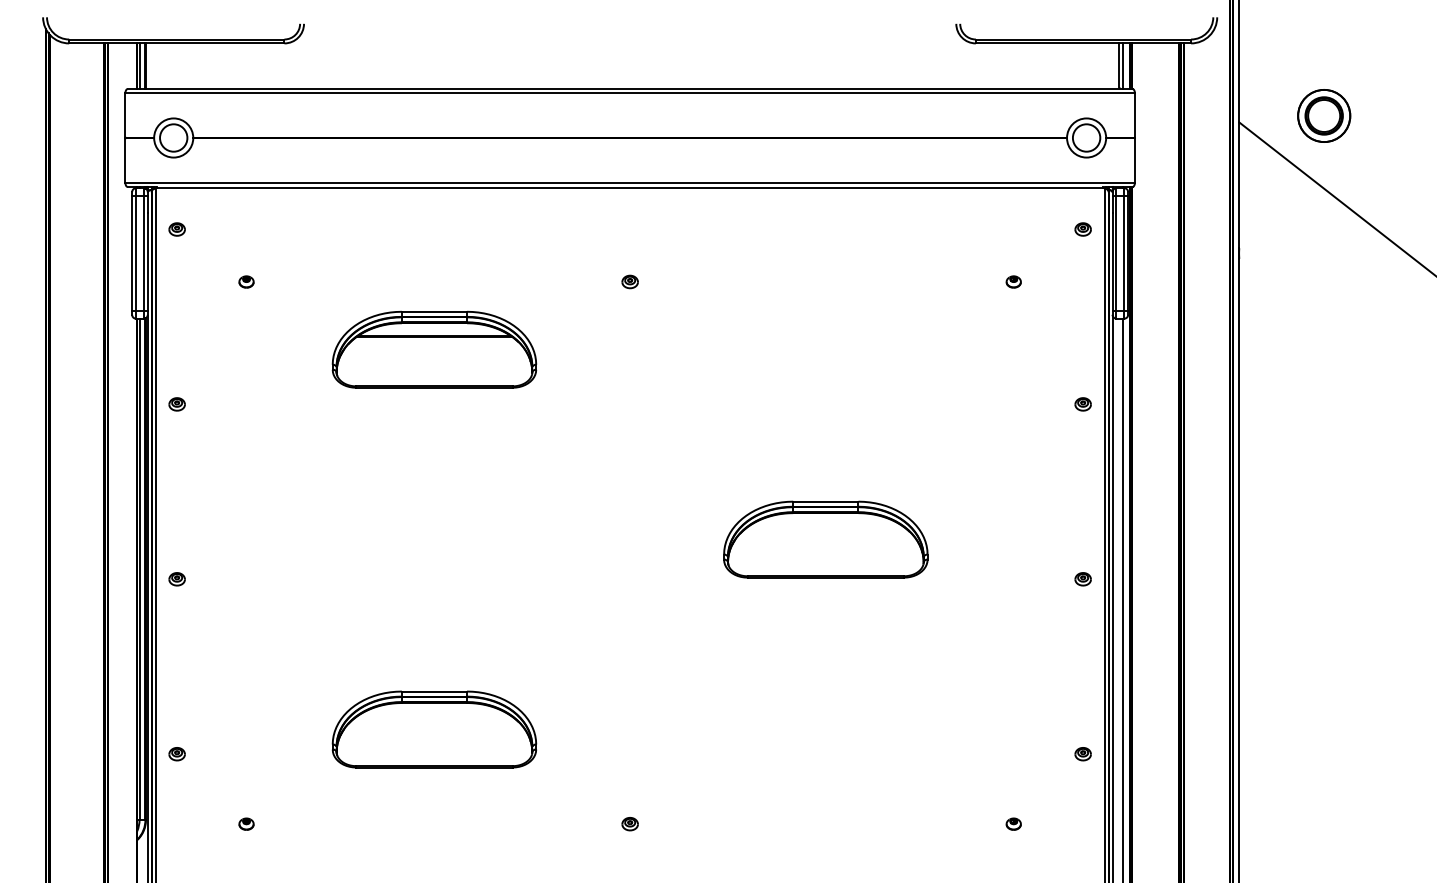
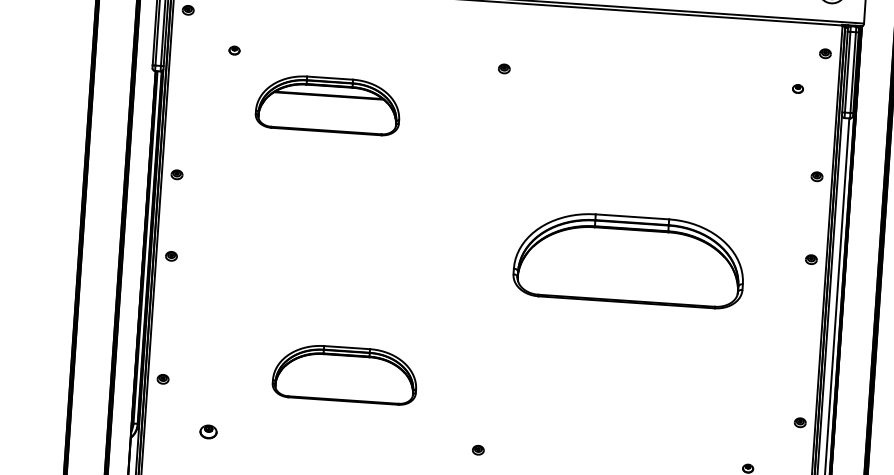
part: (1013, 281) -> (797, 88), moved
part: (434, 349) -> (328, 104), moved
part: (176, 404) -> (176, 174), moved
part: (825, 539) -> (629, 259), size x1.6
part: (1082, 579) -> (810, 259), moved
part: (246, 823) -> (208, 431), size x1.6

